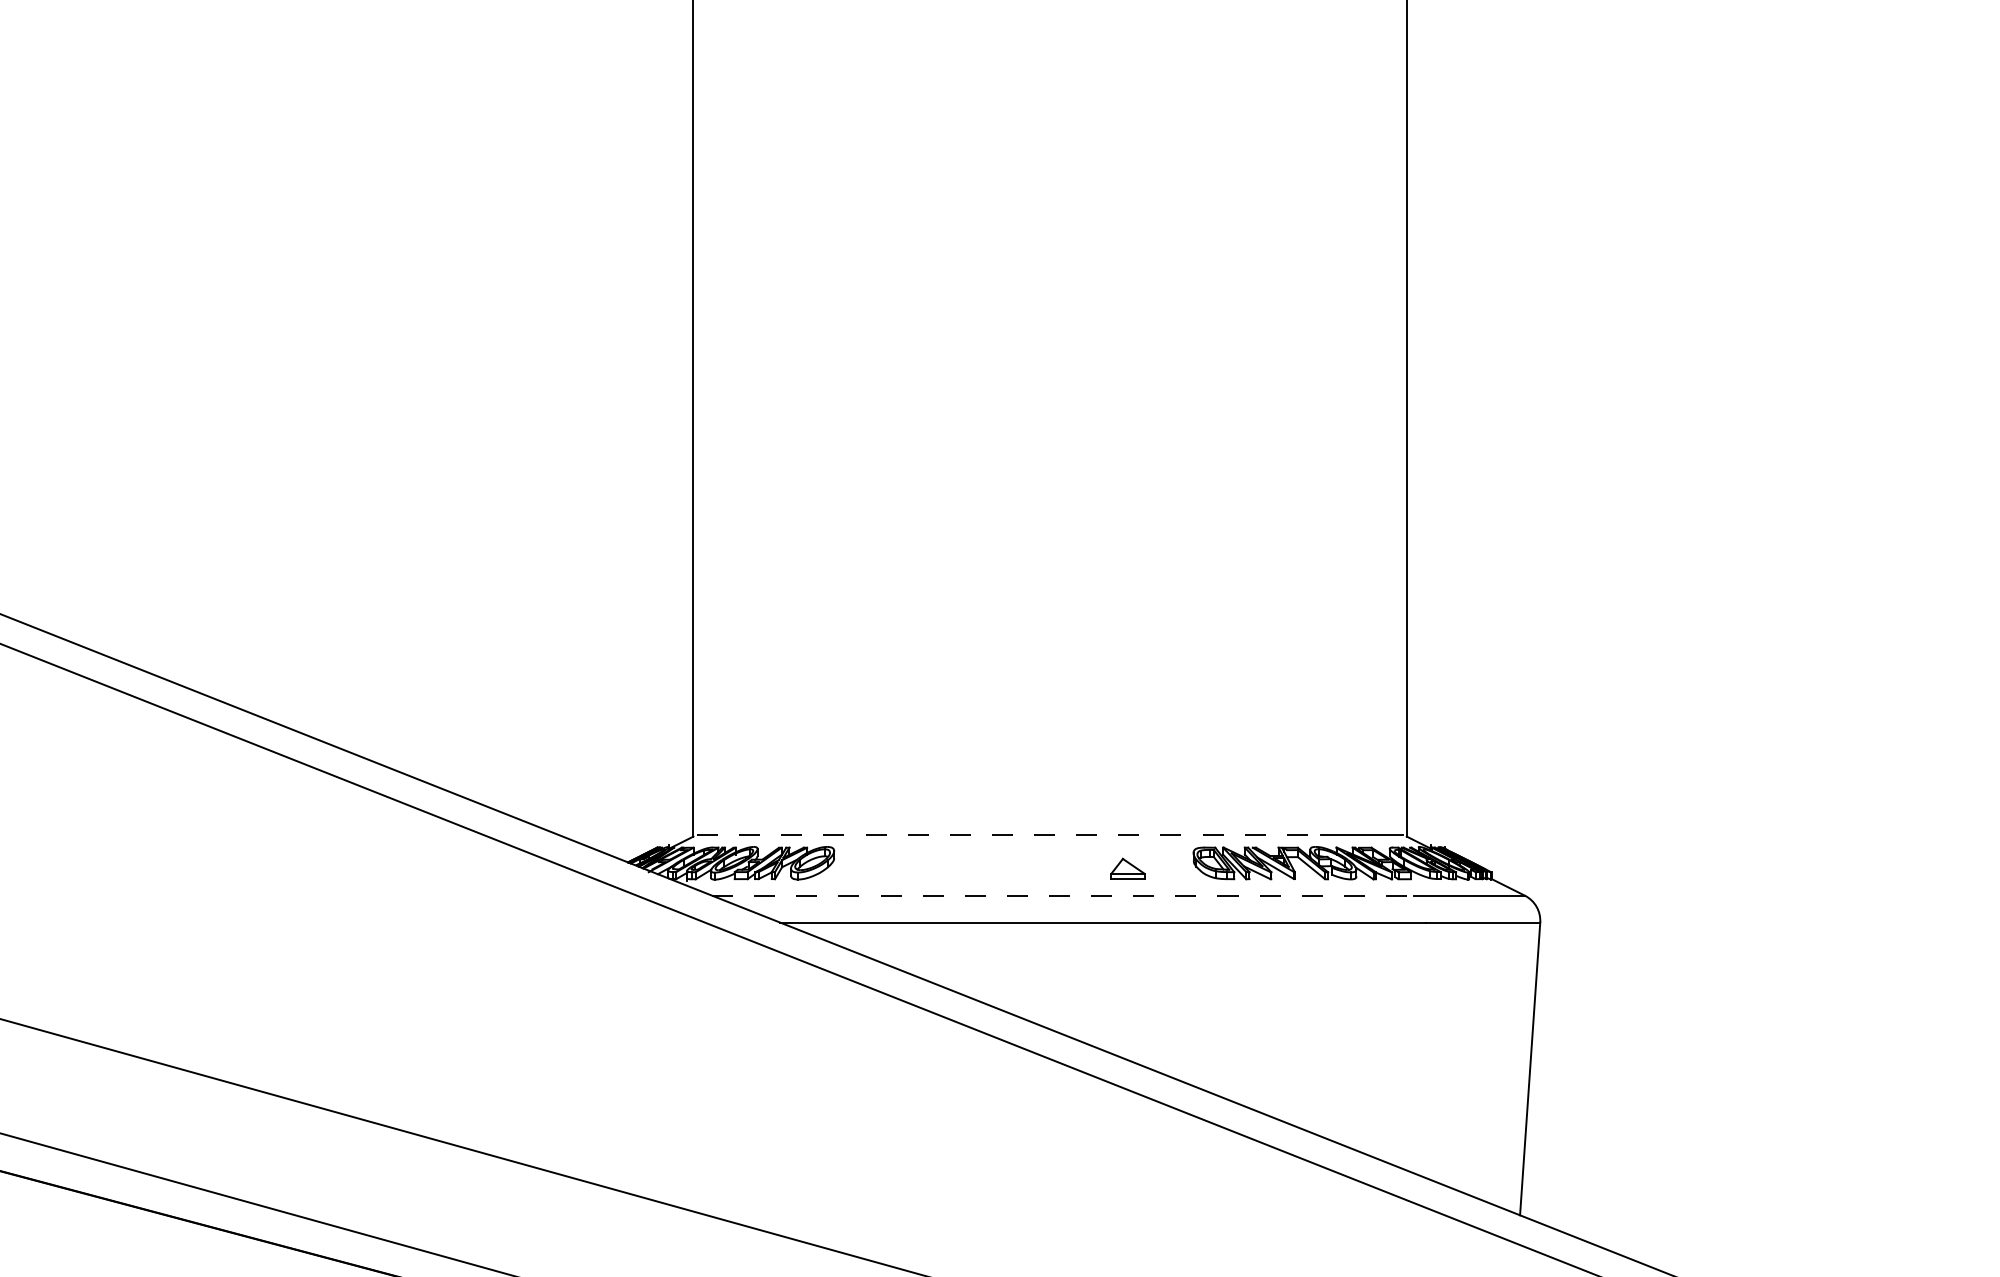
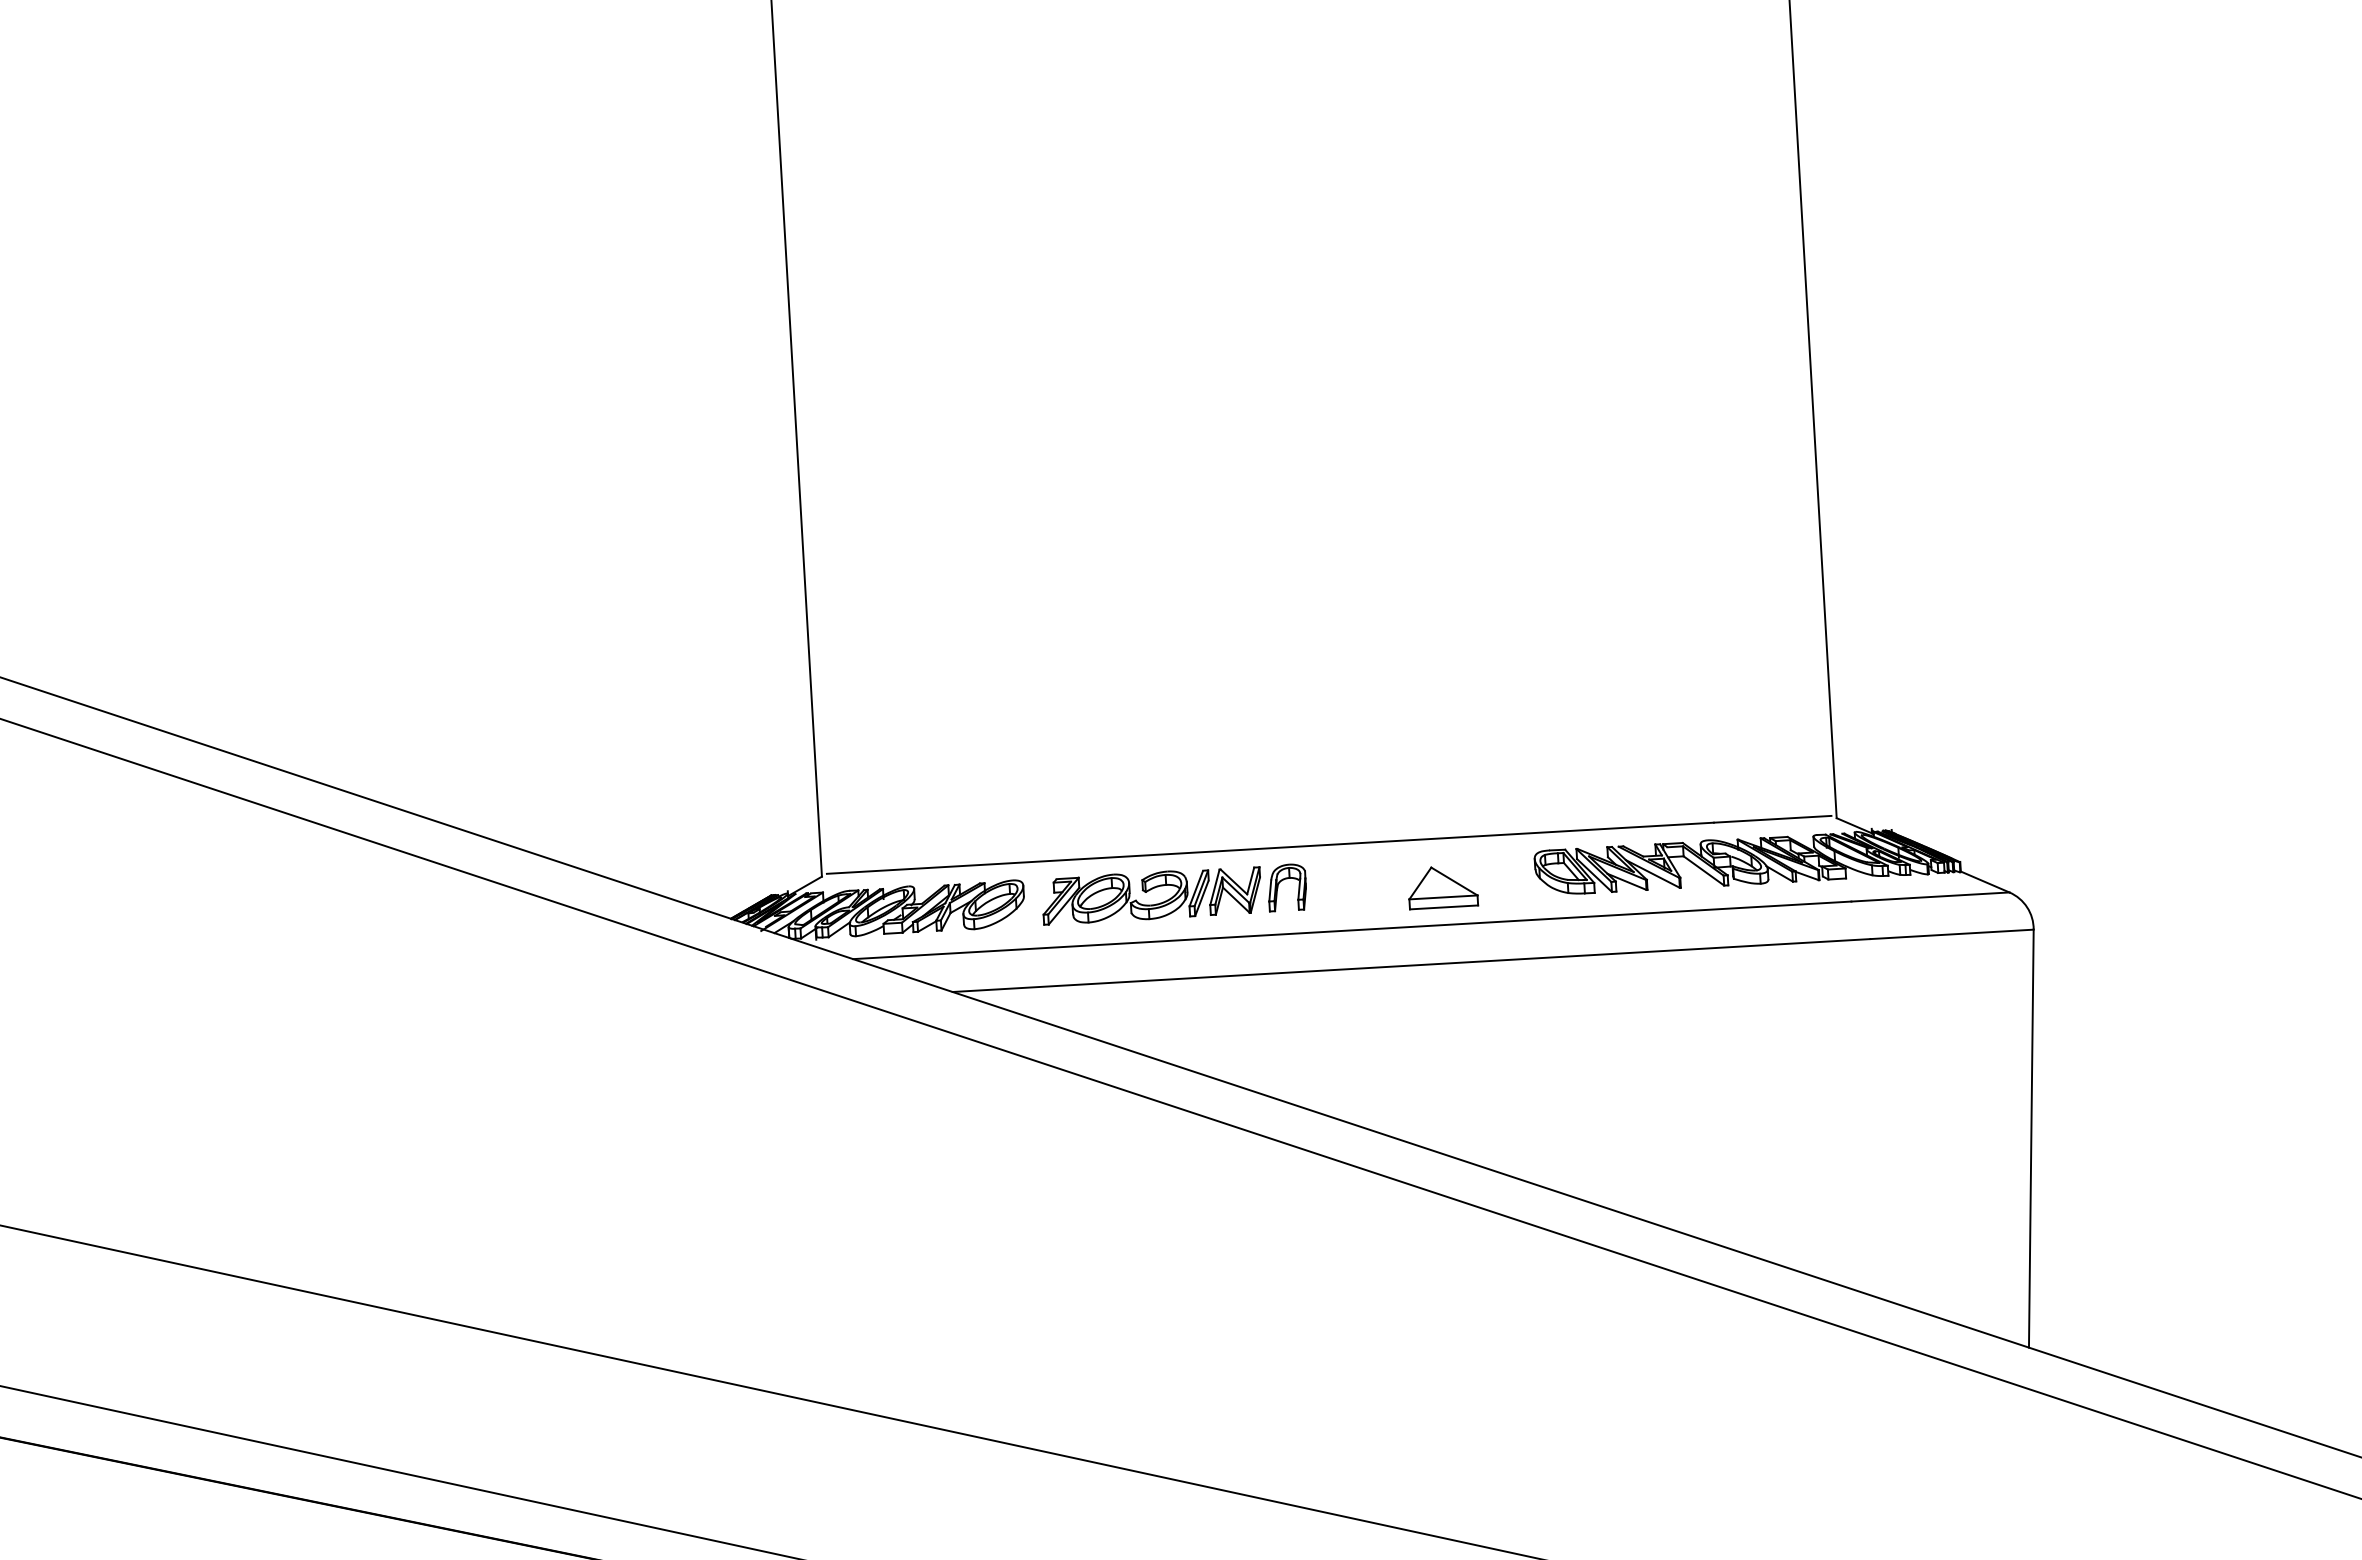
line: (1008, 834) -> (1269, 847), dashed -> solid
part: (939, 863) -> (1174, 894), added
part: (1127, 868) -> (1442, 886), size x1.43
line: (1062, 895) -> (1351, 930), dashed -> solid

